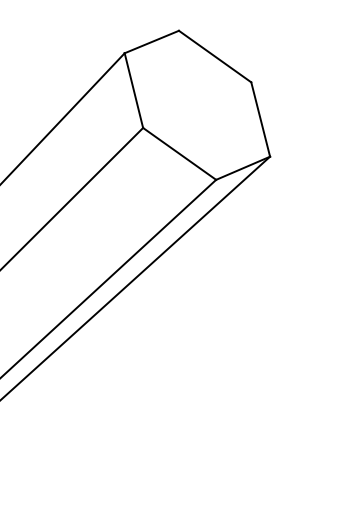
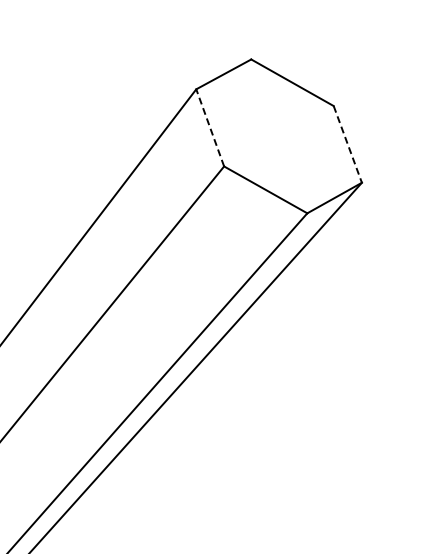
line: (134, 90) -> (210, 127), solid -> dashed
line: (260, 119) -> (347, 144), solid -> dashed

